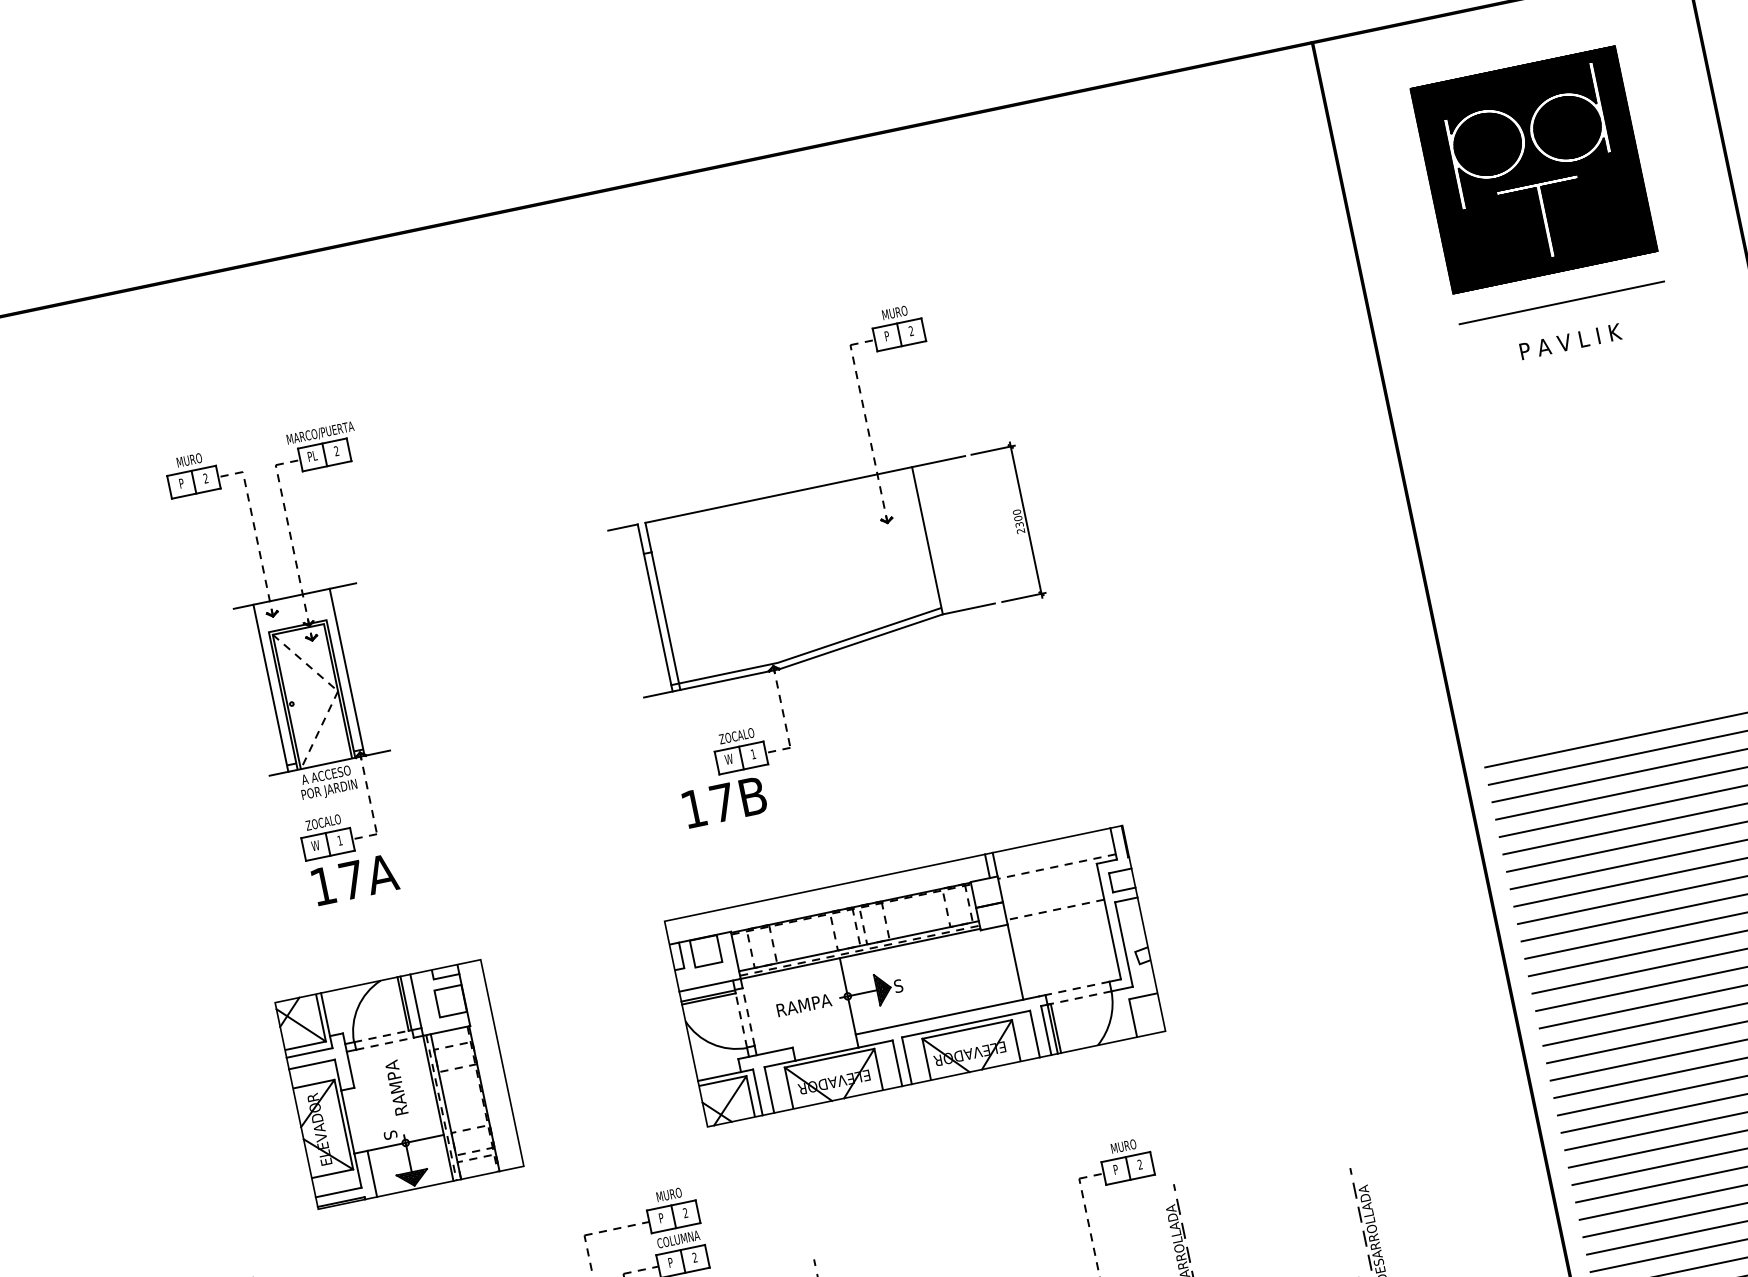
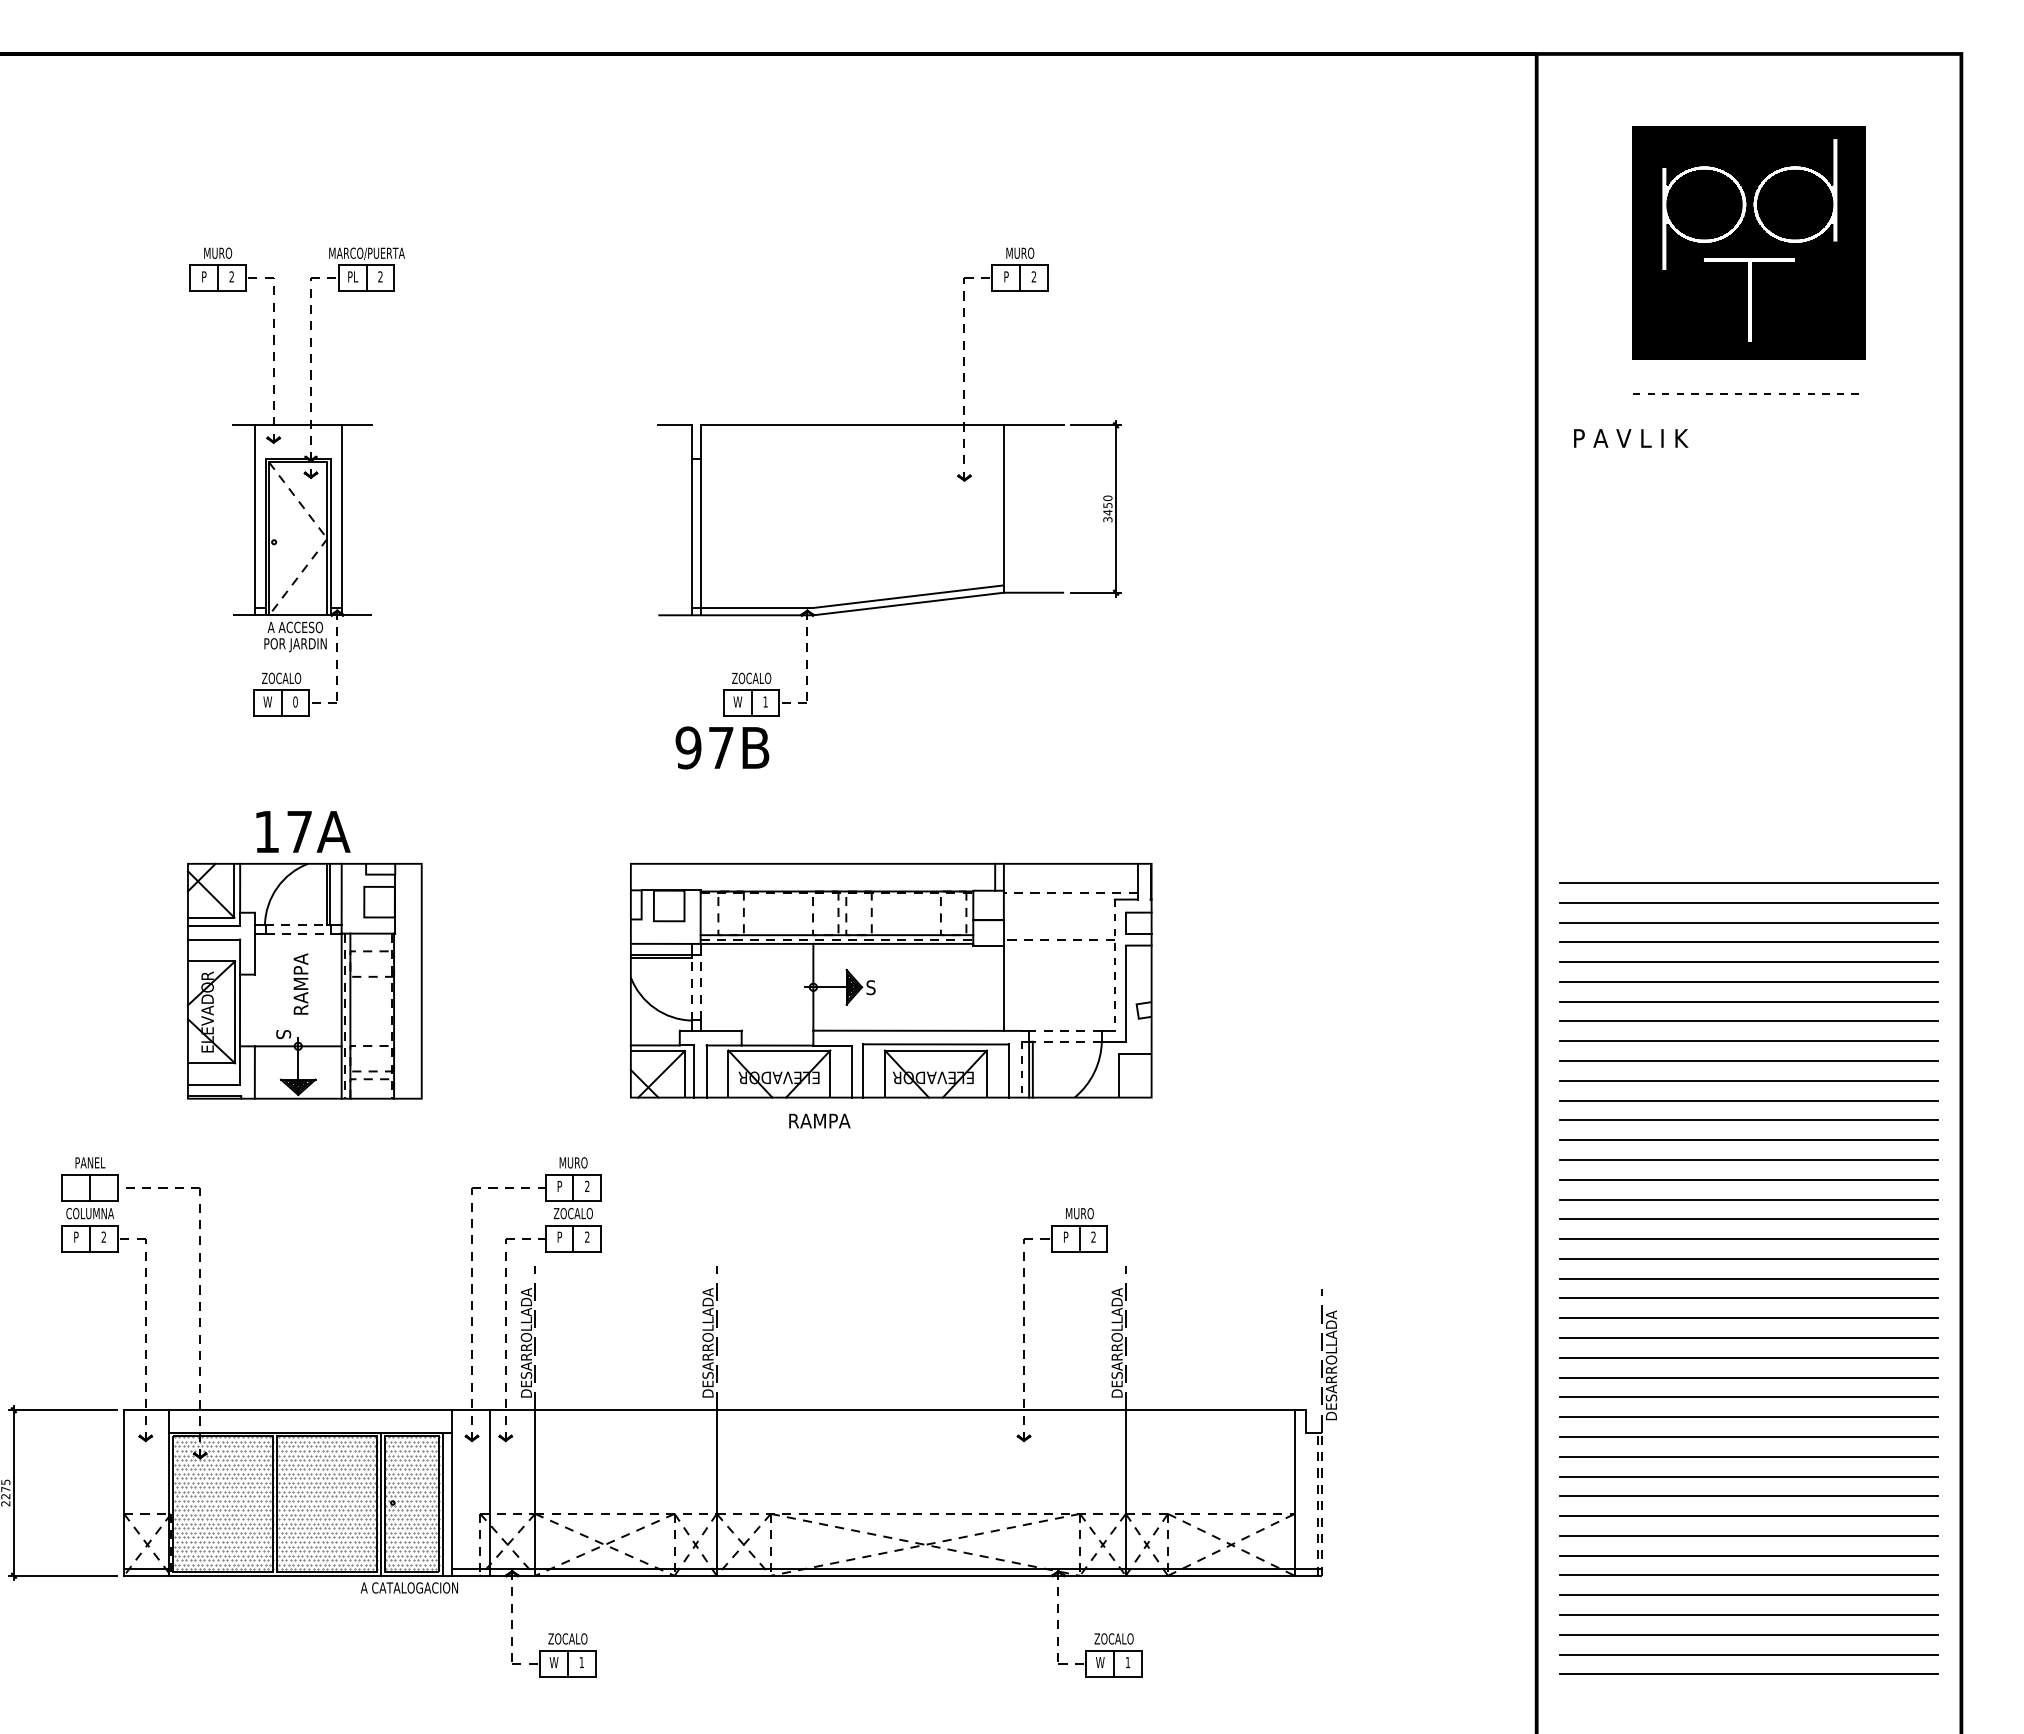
line: (1562, 303) -> (1749, 394), solid -> dashed
text: (1571, 341) -> (1631, 438), moved
text: (1019, 524) -> (1107, 512), 2300 -> 3450
text: (693, 808) -> (688, 747), 17B -> 97B
text: (339, 840) -> (295, 701), 1 -> 0
text: (355, 879) -> (303, 831), moved
line: (1108, 921) -> (1114, 965), solid -> dashed
text: (803, 1004) -> (819, 1120), moved
line: (1045, 1030) -> (1021, 1069), solid -> dashed
text: (678, 1239) -> (573, 1213), COLUMNA -> ZOCALO

